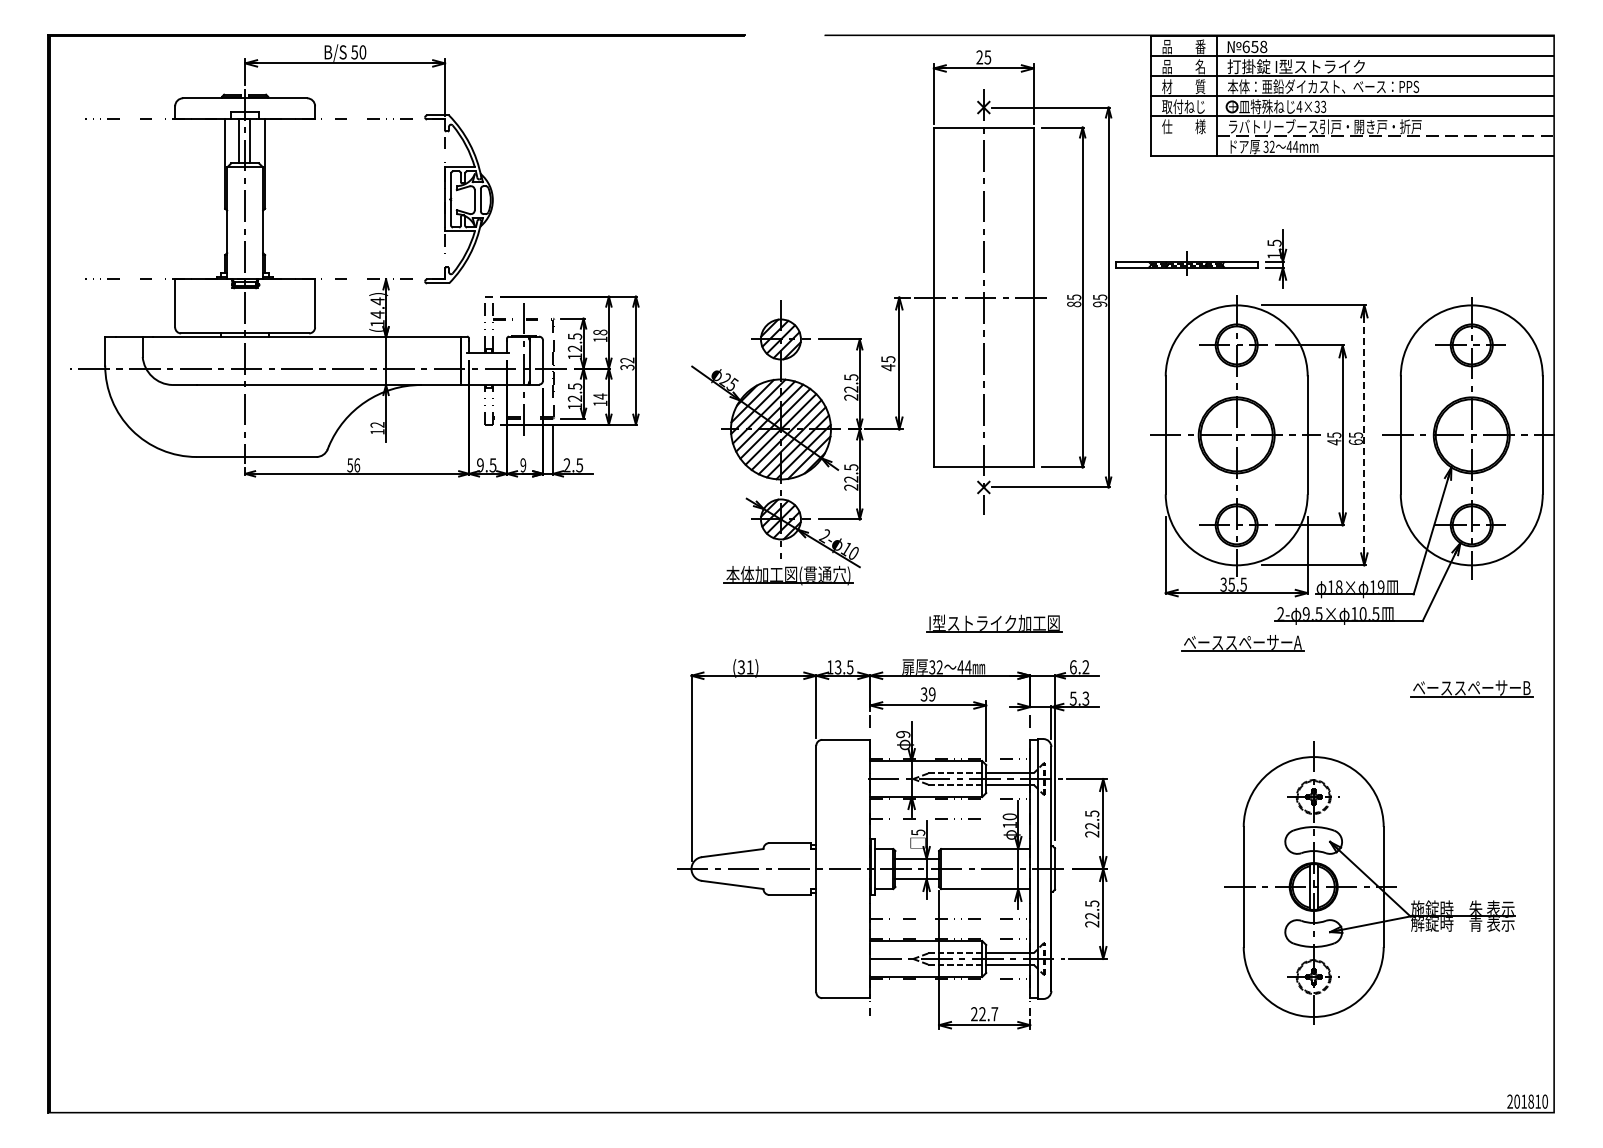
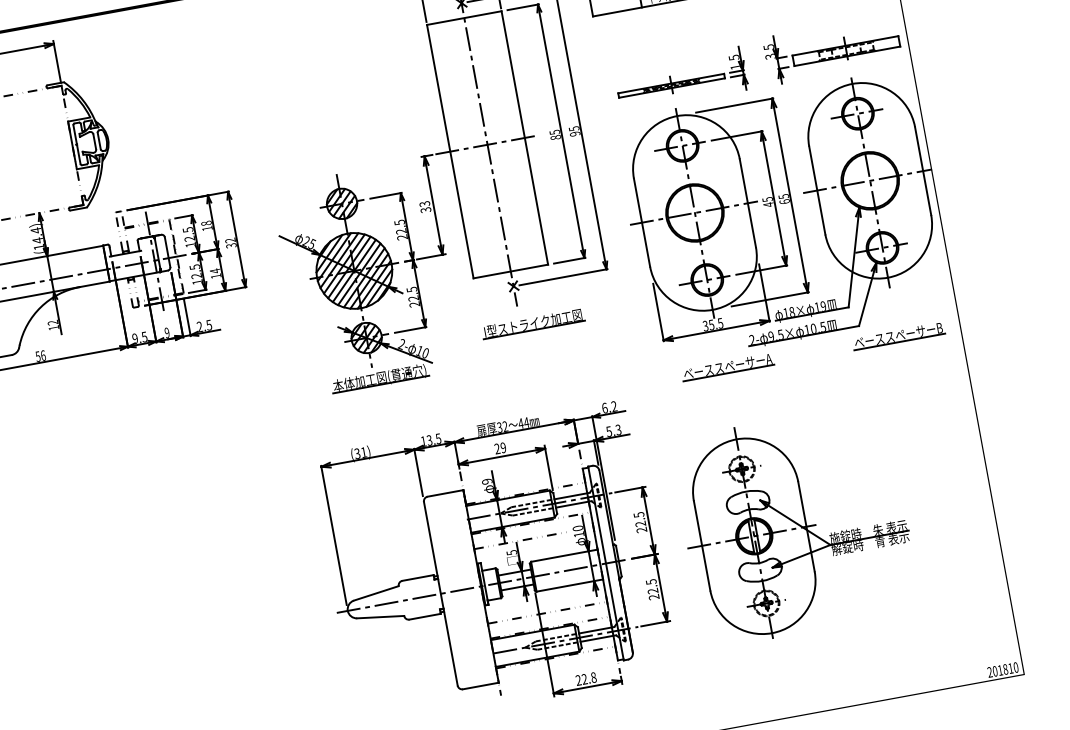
part: (1454, 256) -> (832, 49), added
part: (1201, 258) -> (681, 79), moved
text: (888, 363) -> (425, 207), 45 -> 33
line: (1364, 435) -> (790, 195), dashed -> solid
part: (994, 623) -> (533, 323), moved
part: (1471, 688) -> (898, 336), moved
text: (923, 694) -> (496, 449), 39 -> 29
part: (1369, 882) -> (795, 525), moved
text: (994, 1014) -> (593, 677), 22.7 -> 22.8

